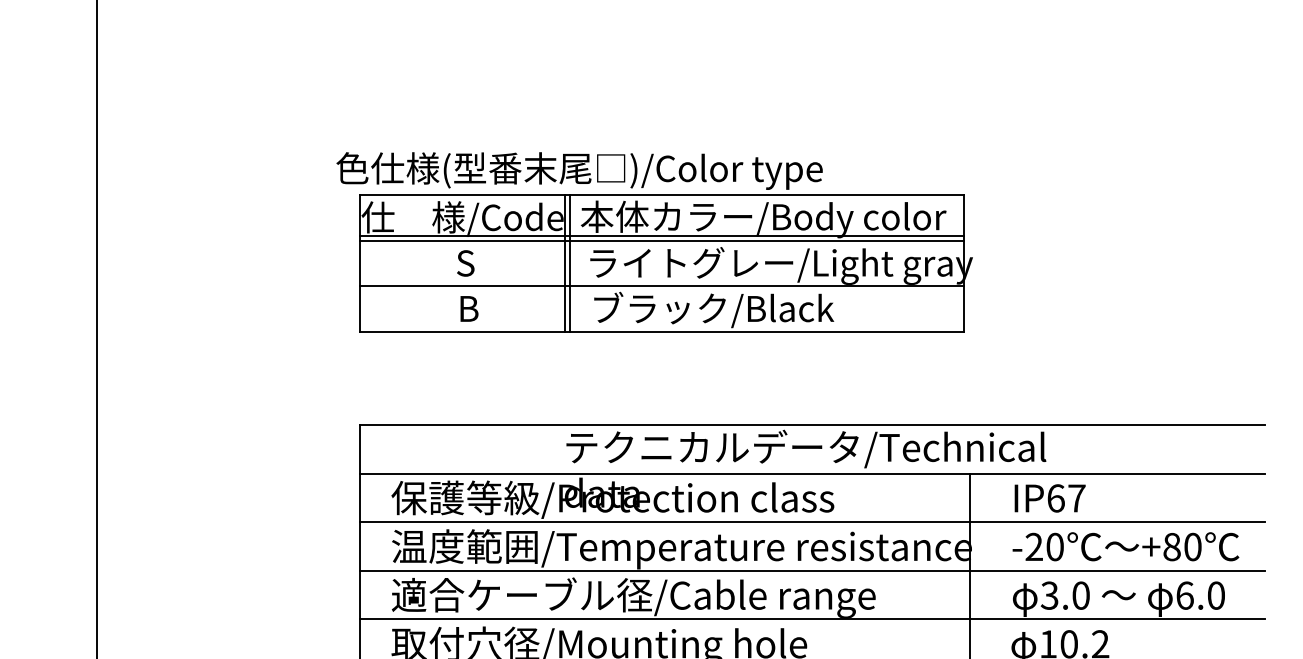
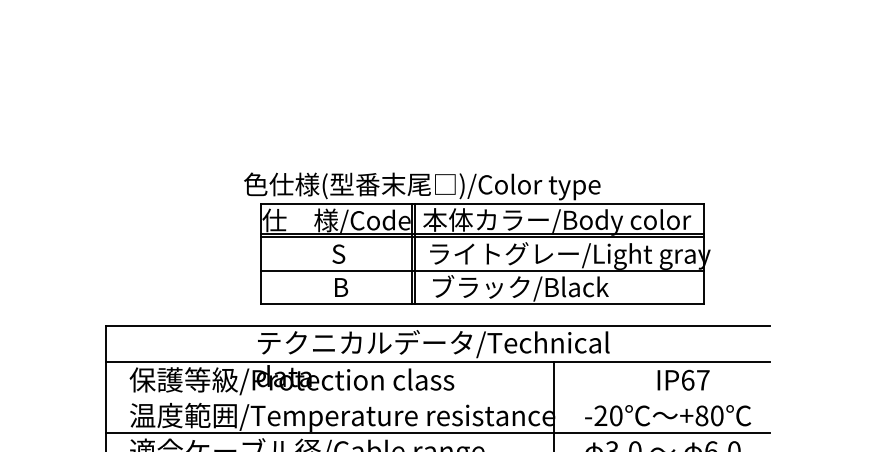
part: (654, 242) -> (477, 238), moved
text: (1049, 498) -> (683, 380), moved
line: (812, 522) -> (438, 397), removed

